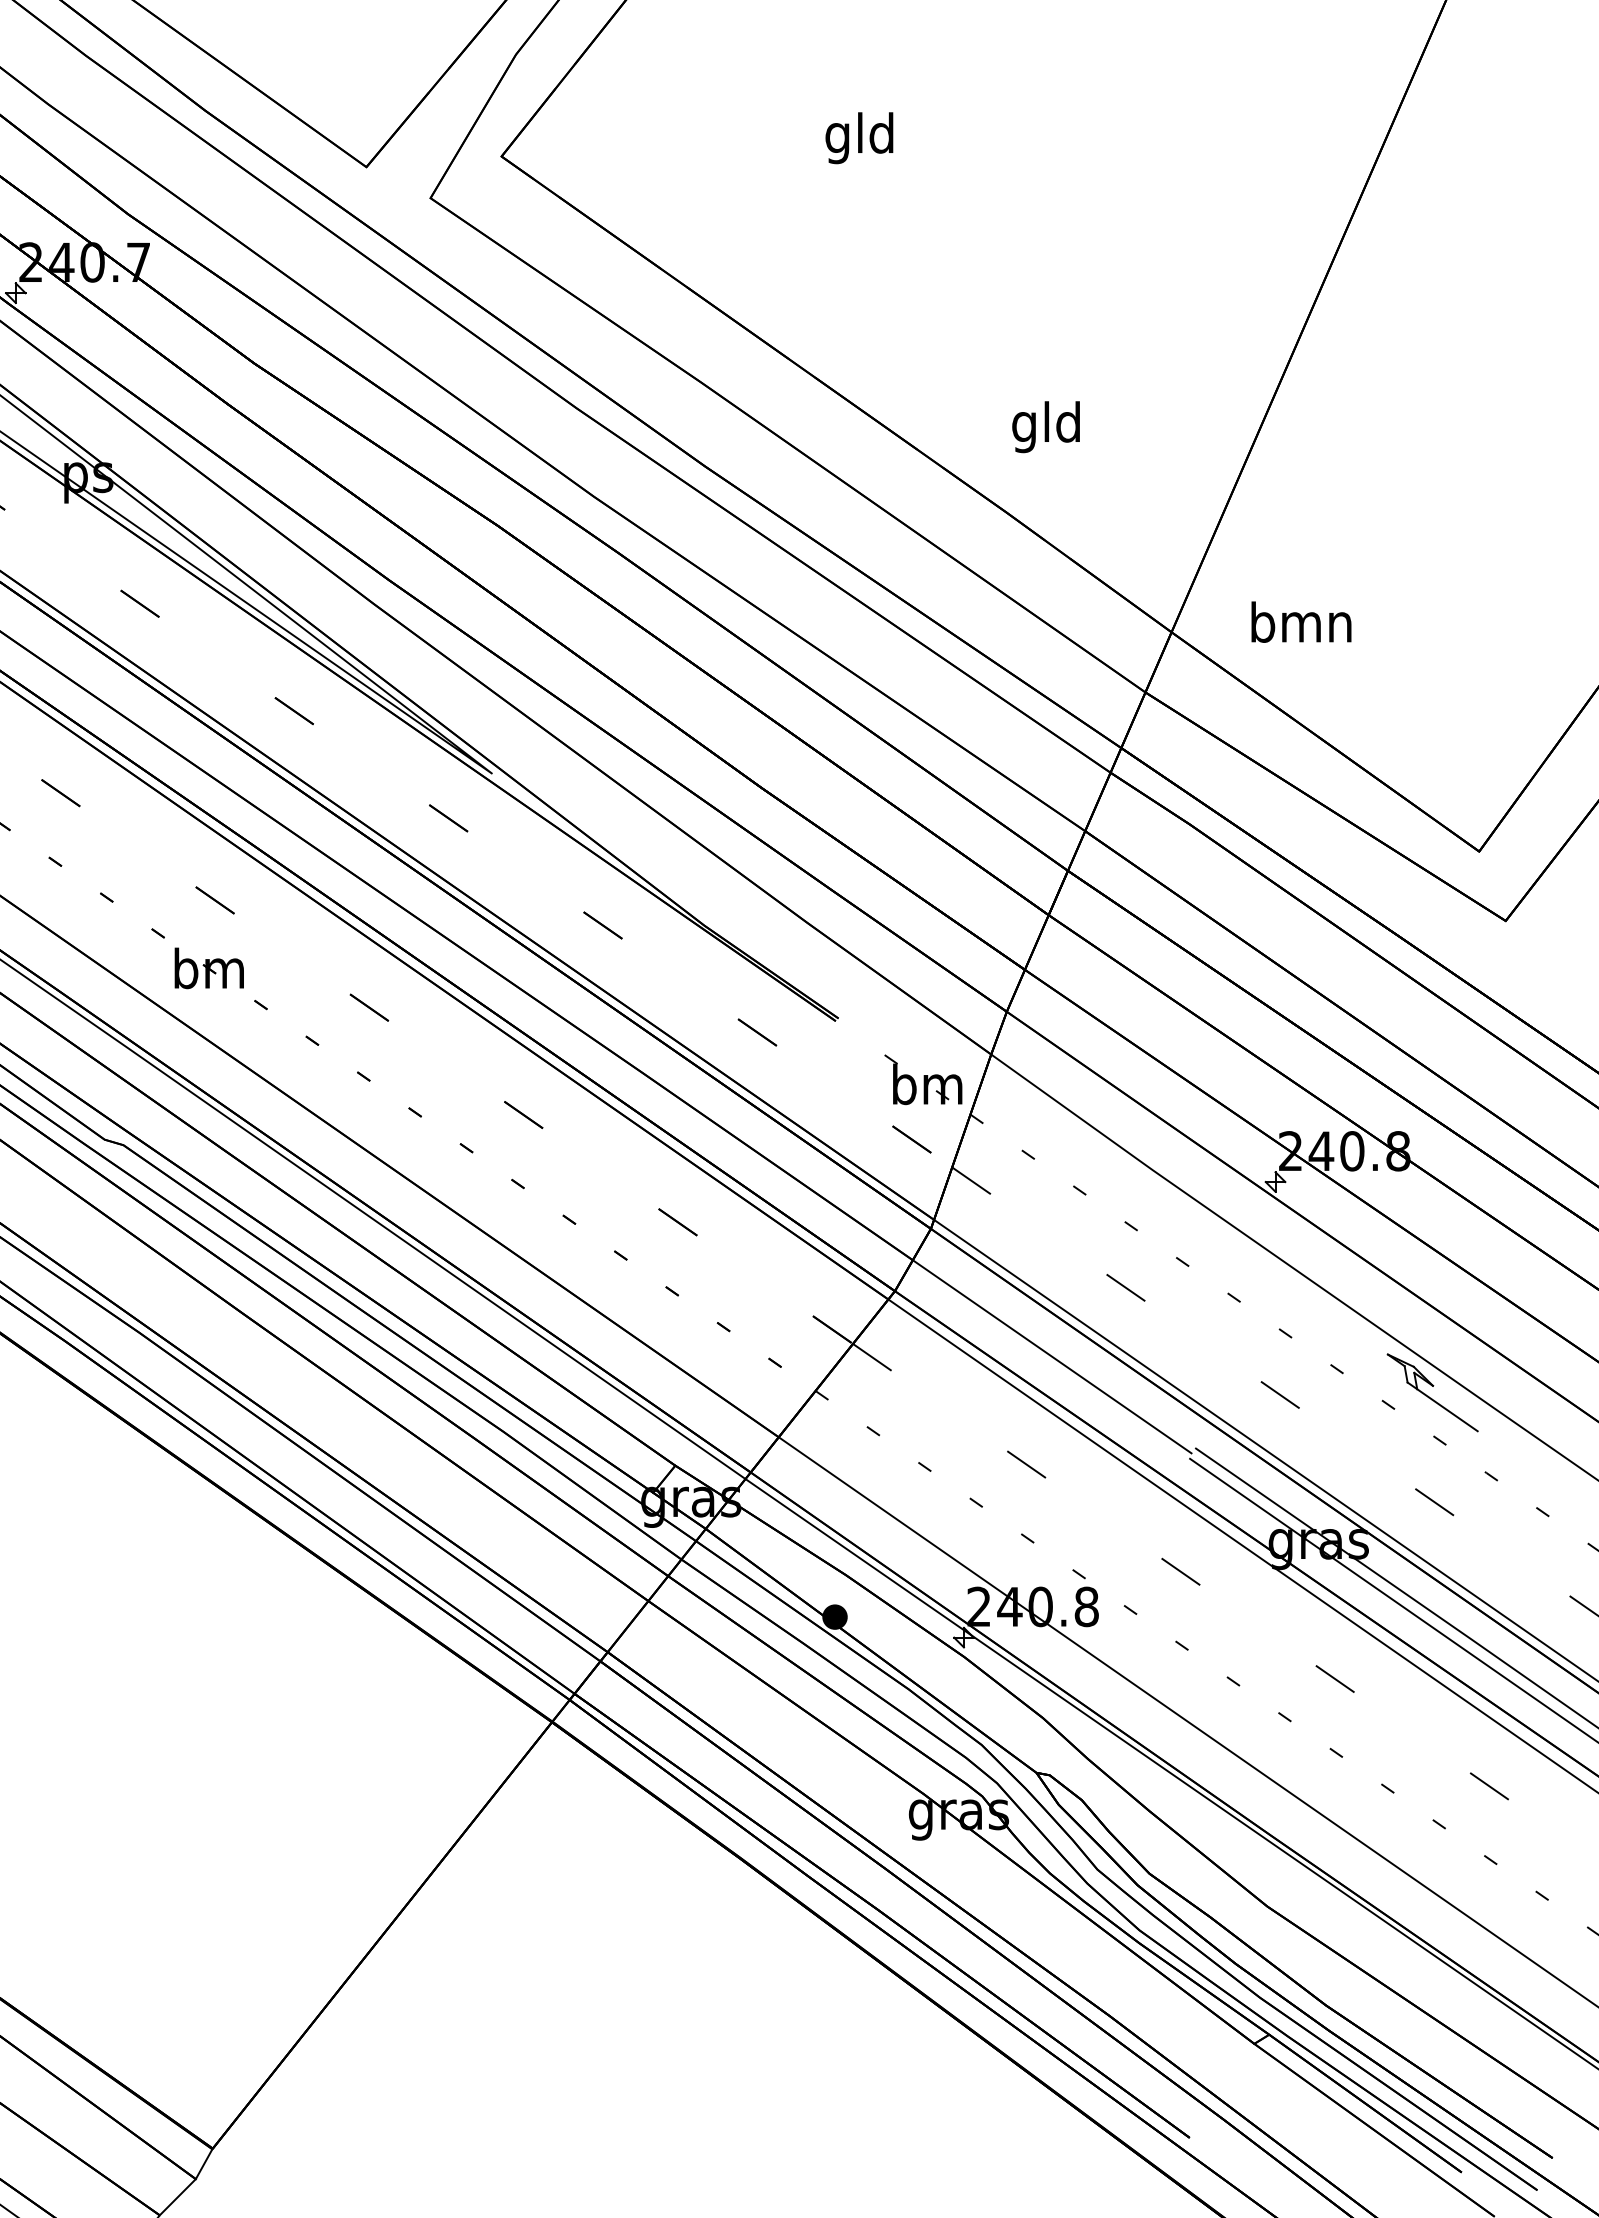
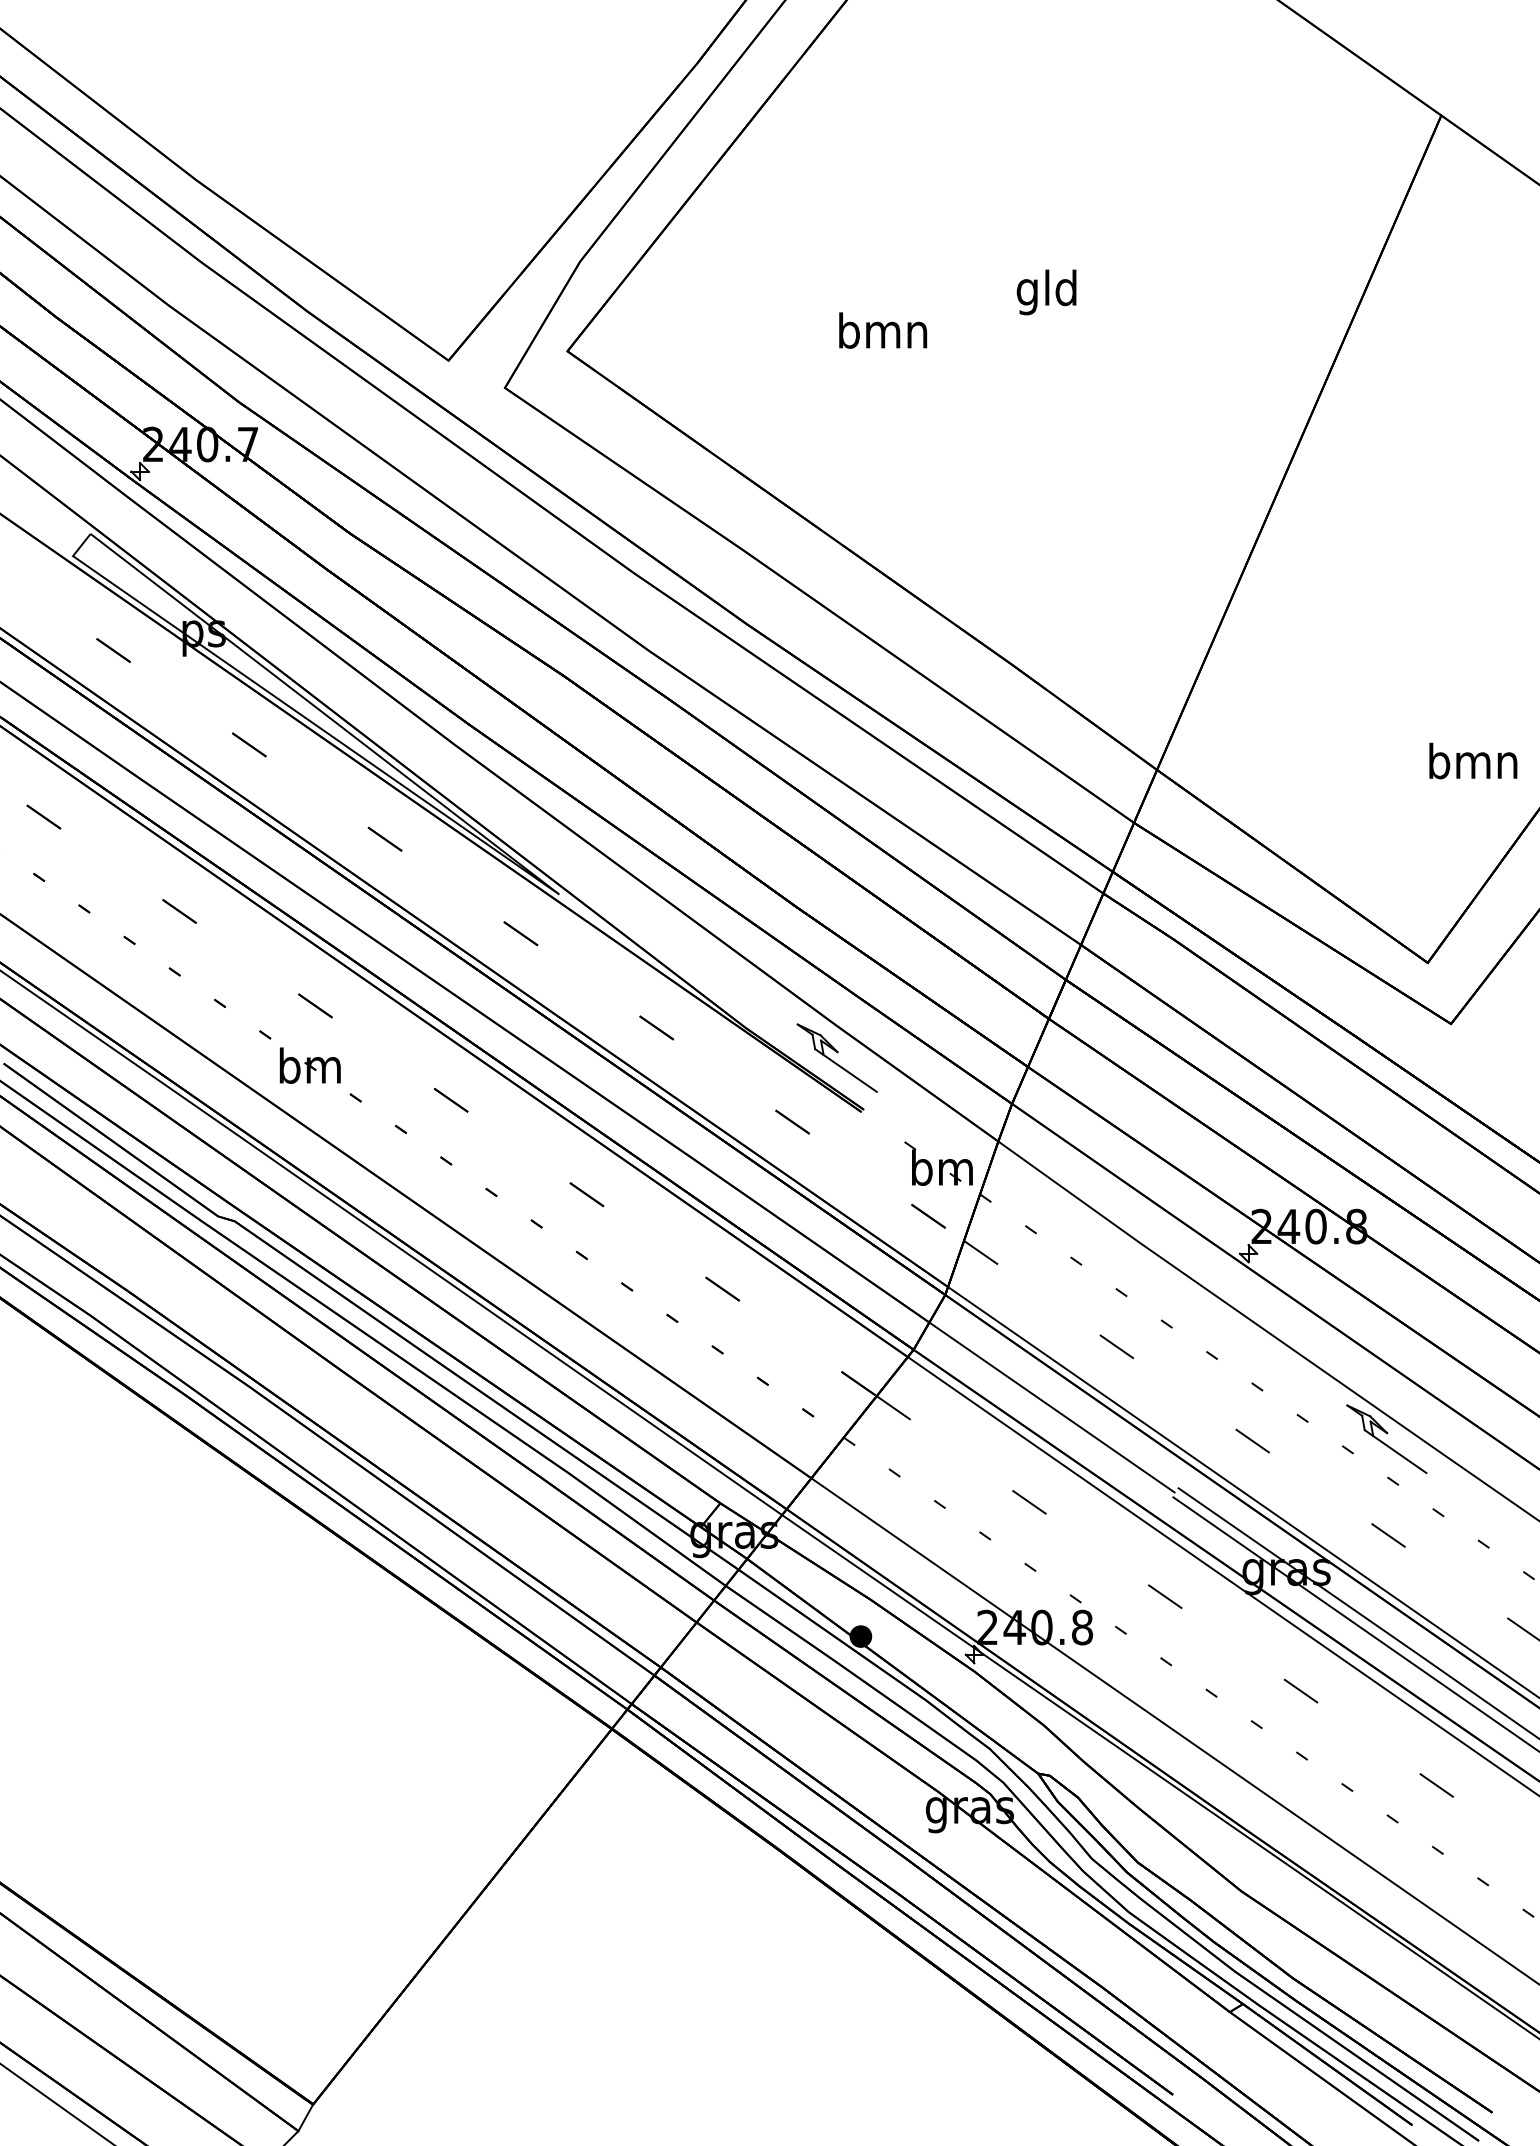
text: (860, 137) -> (883, 334), gld -> bmn
text: (1045, 427) -> (1046, 292), moved
text: (1301, 621) -> (1473, 760), moved
part: (807, 959) -> (836, 1057), added

